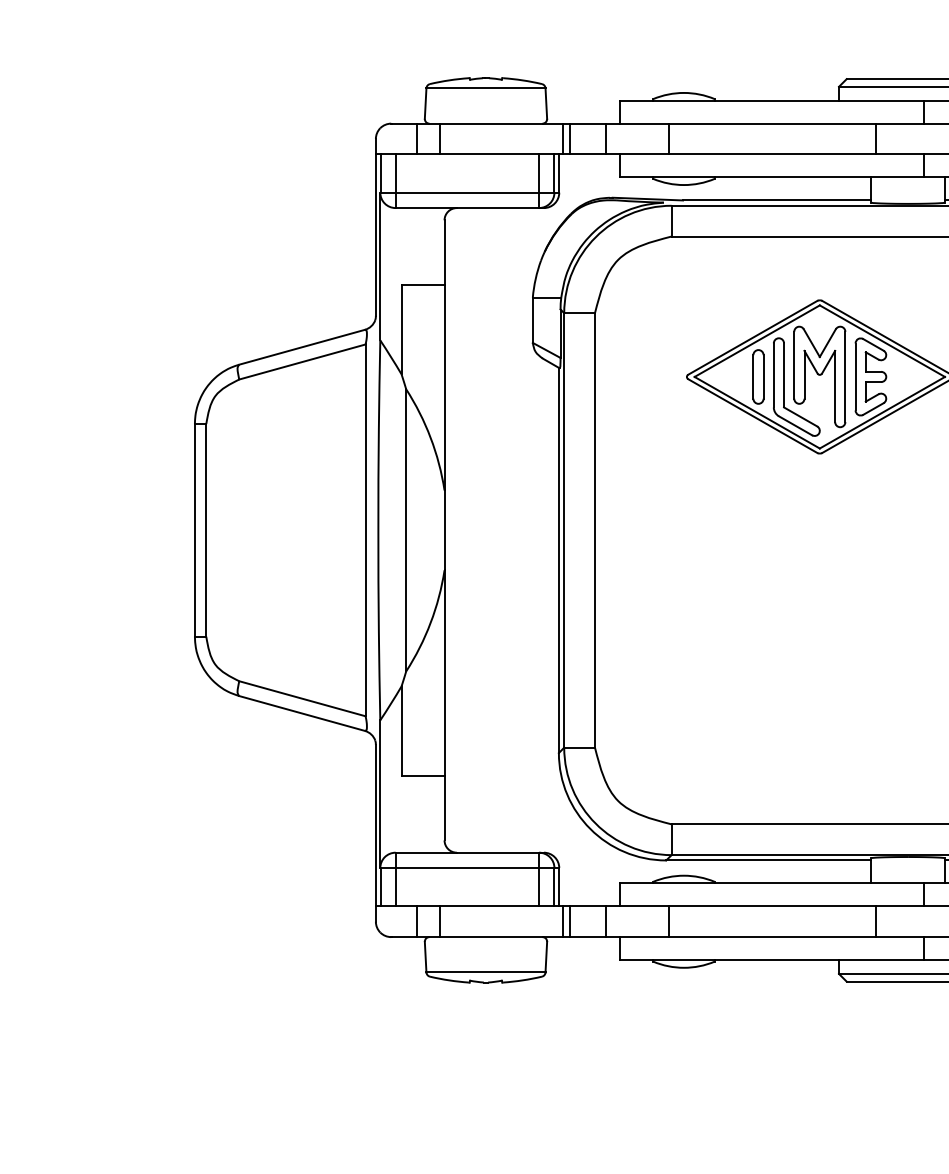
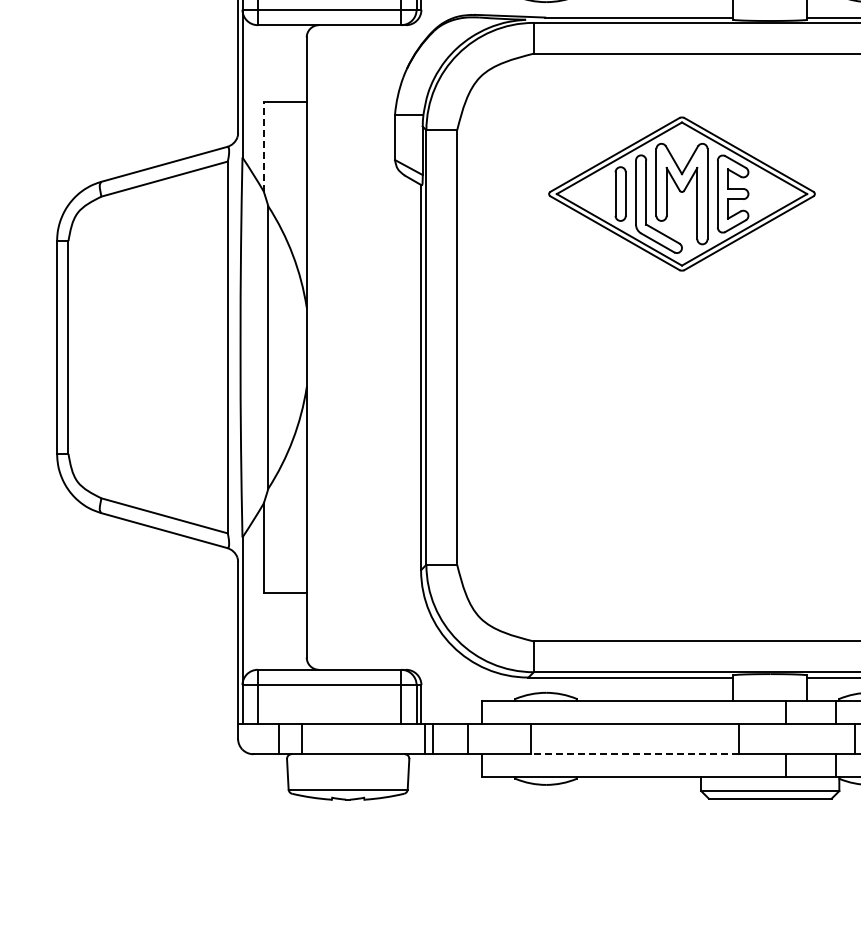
line: (401, 329) -> (263, 146), solid -> dashed
line: (772, 937) -> (634, 754), solid -> dashed

